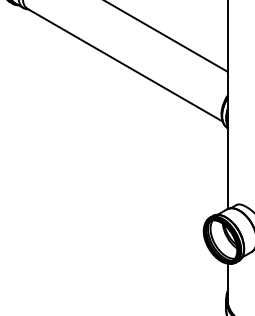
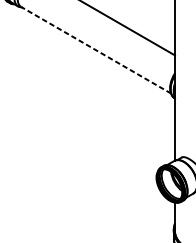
line: (125, 65) -> (96, 50), solid -> dashed

